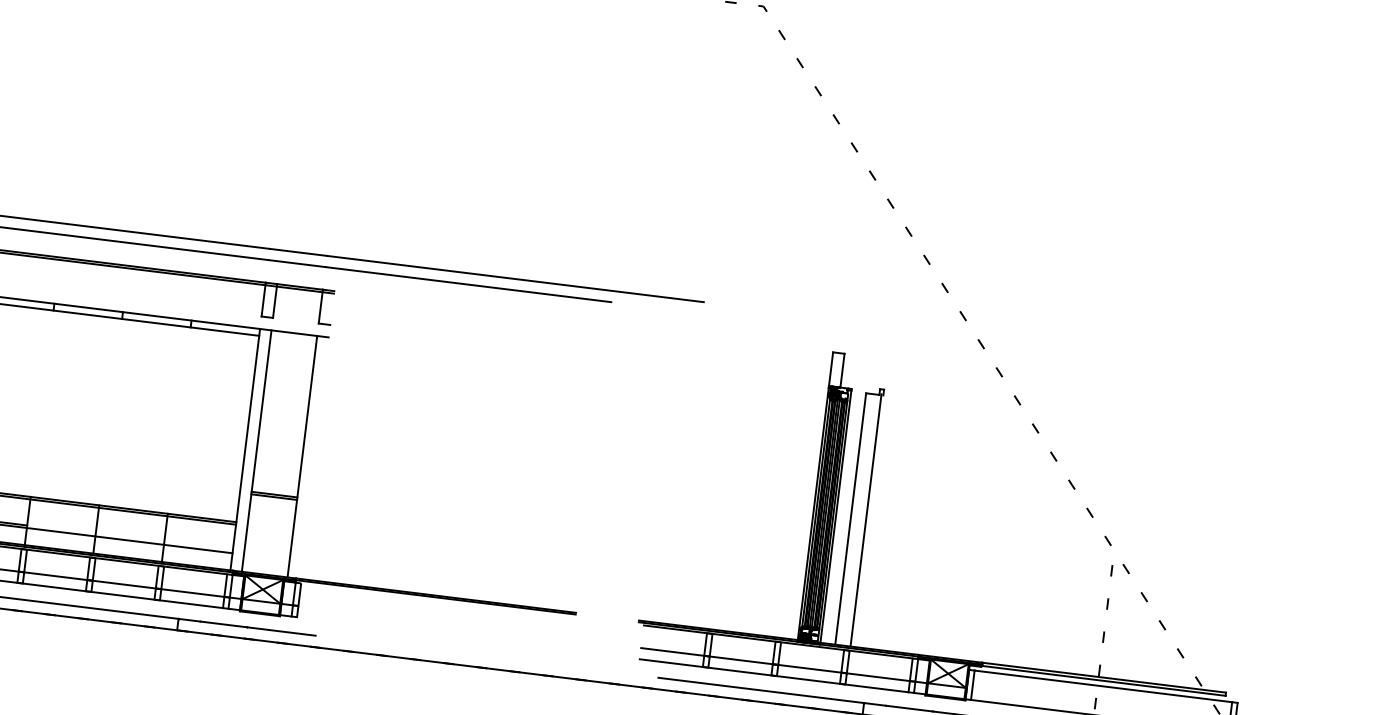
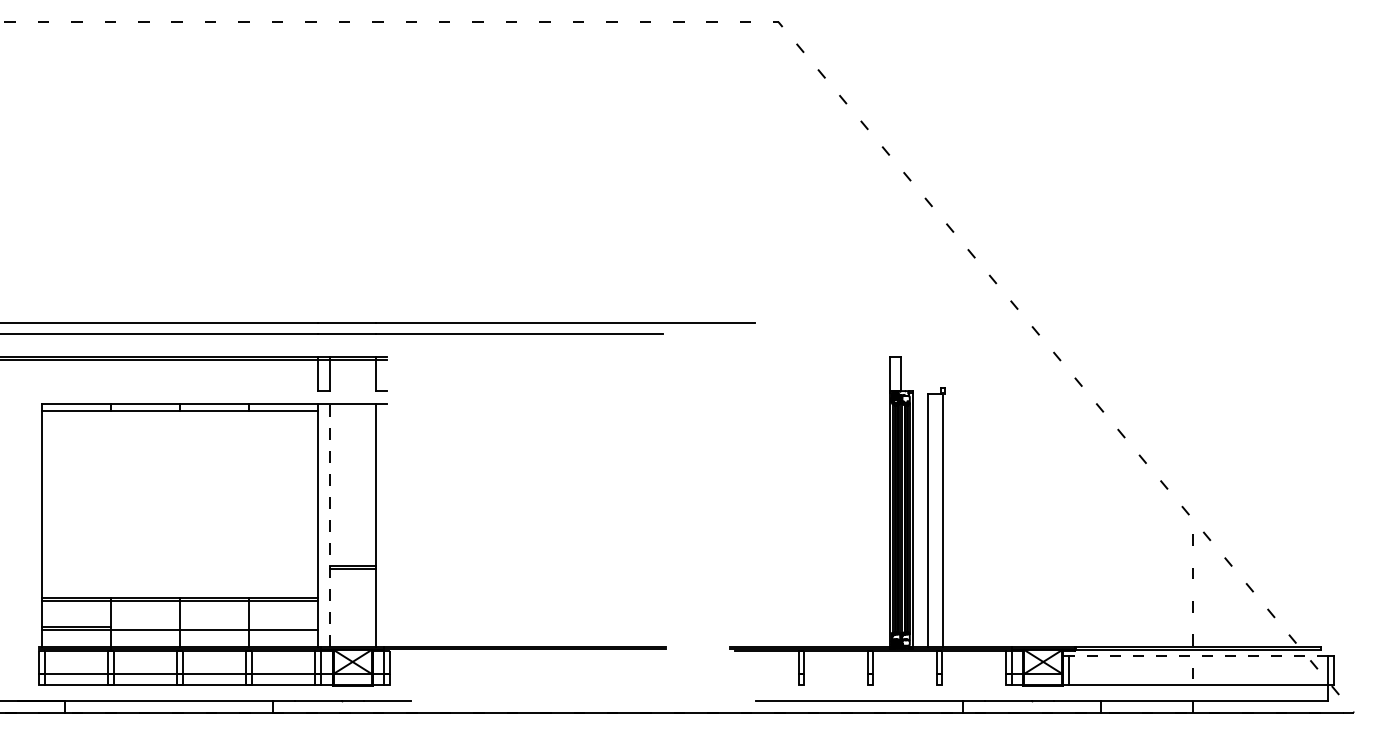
line: (256, 451) -> (329, 525), solid -> dashed
line: (775, 664) -> (870, 673), removed
line: (773, 676) -> (870, 685), removed
line: (1103, 686) -> (1198, 655), solid -> dashed

